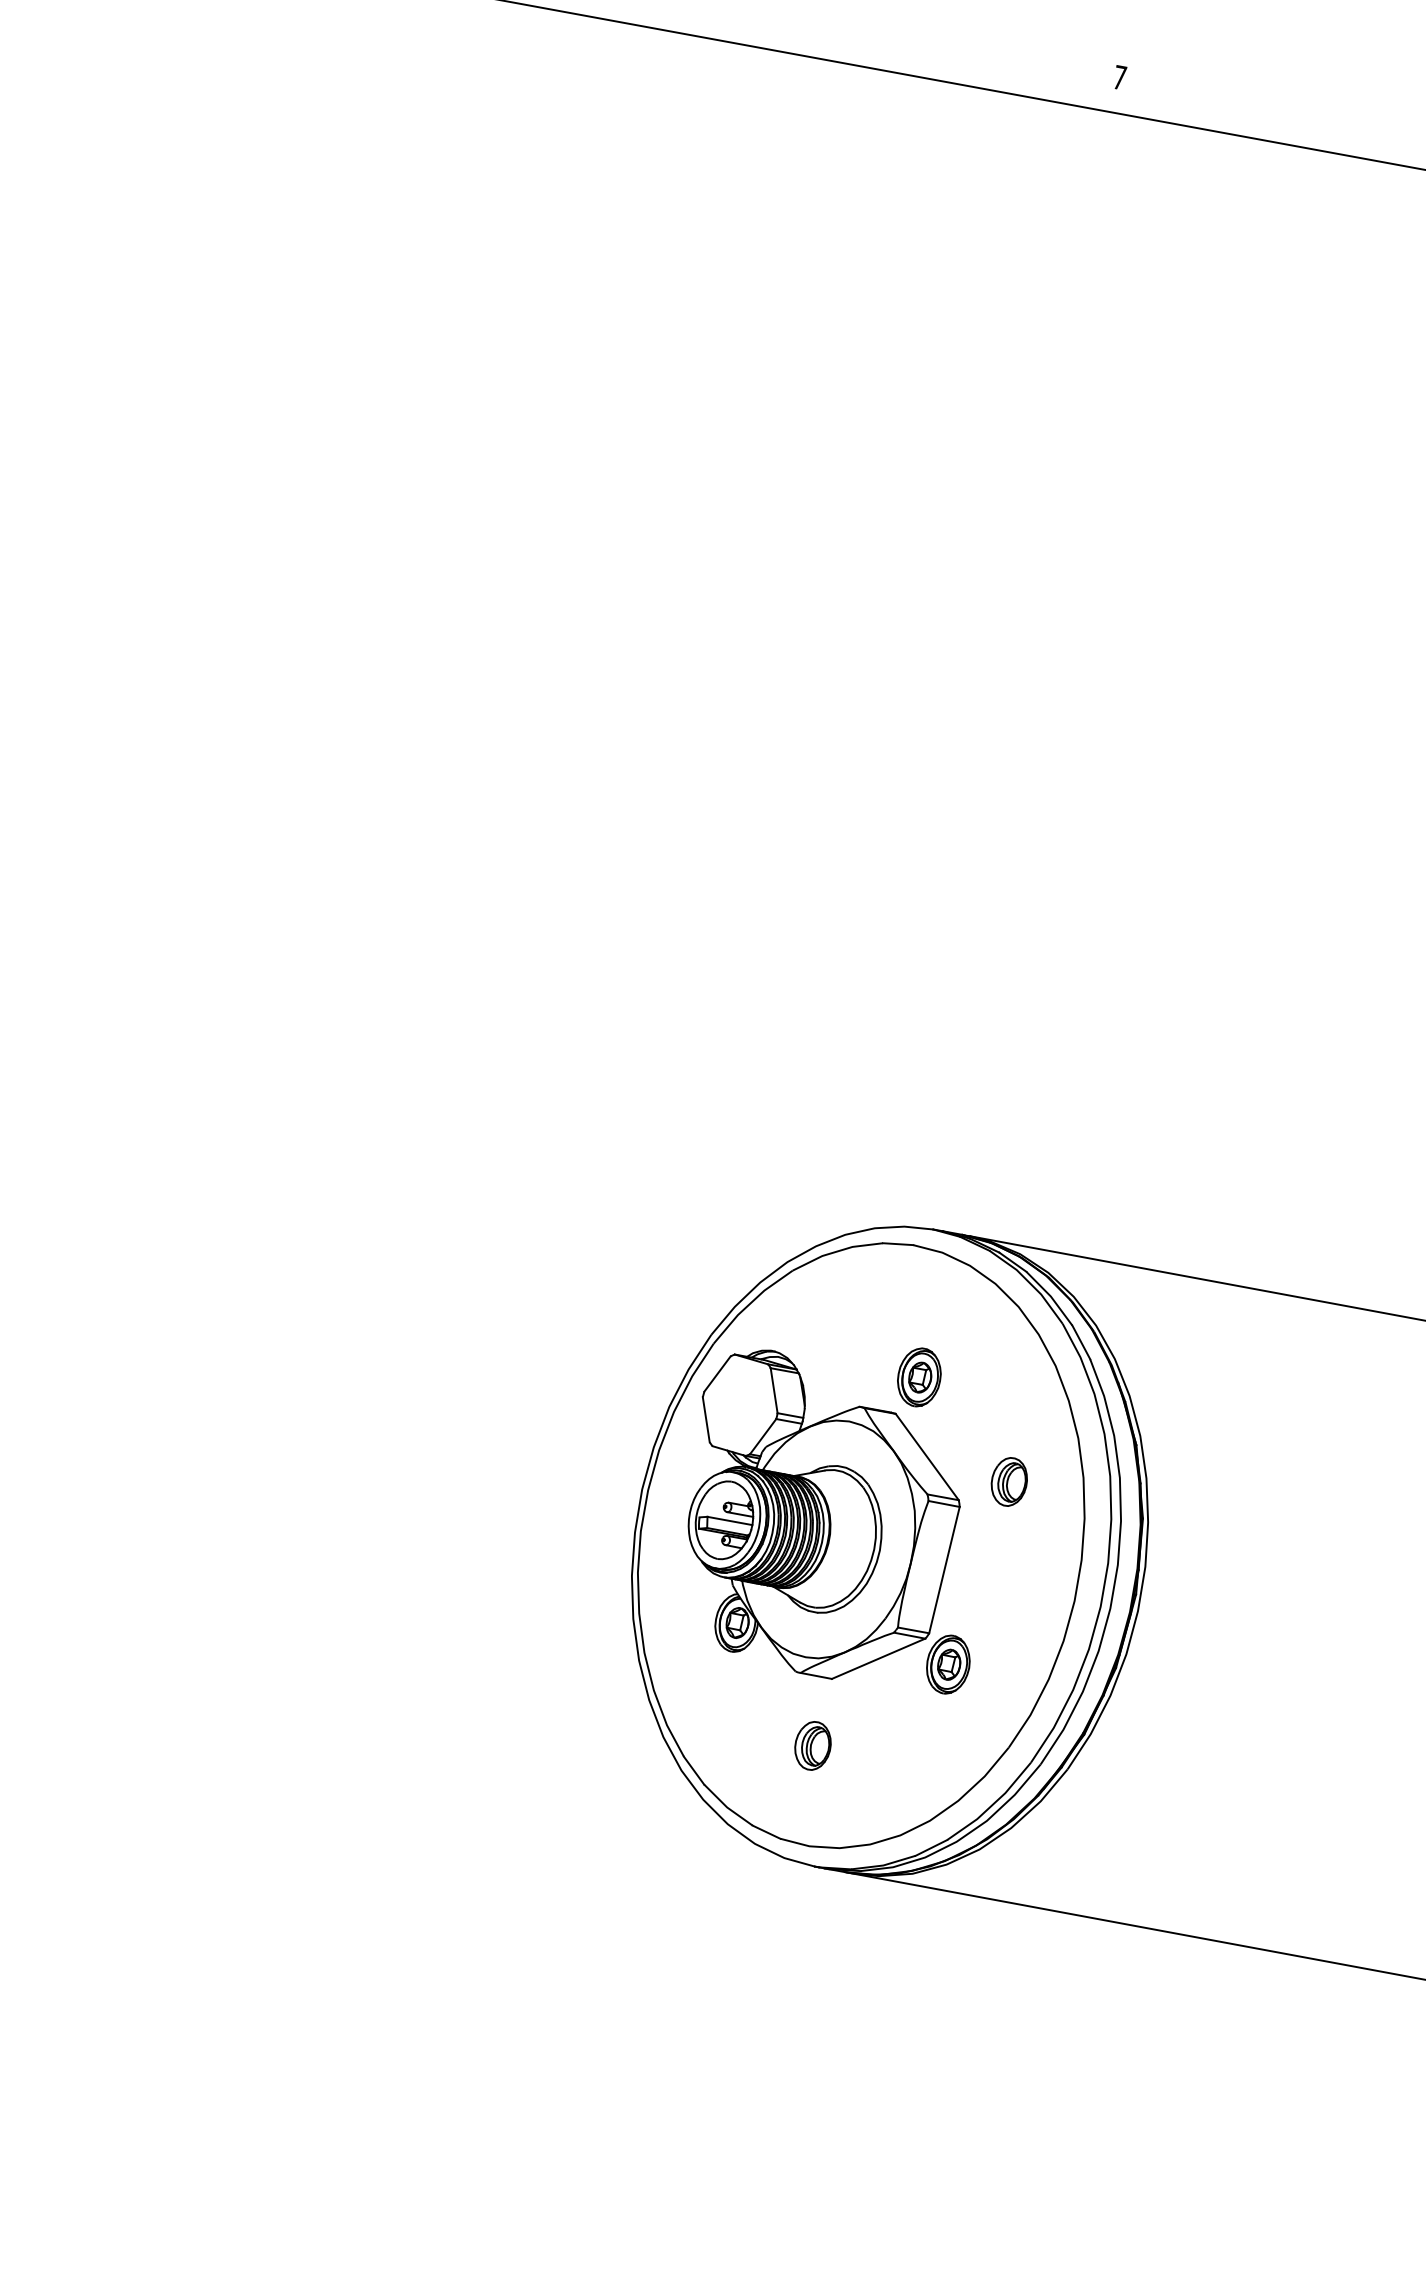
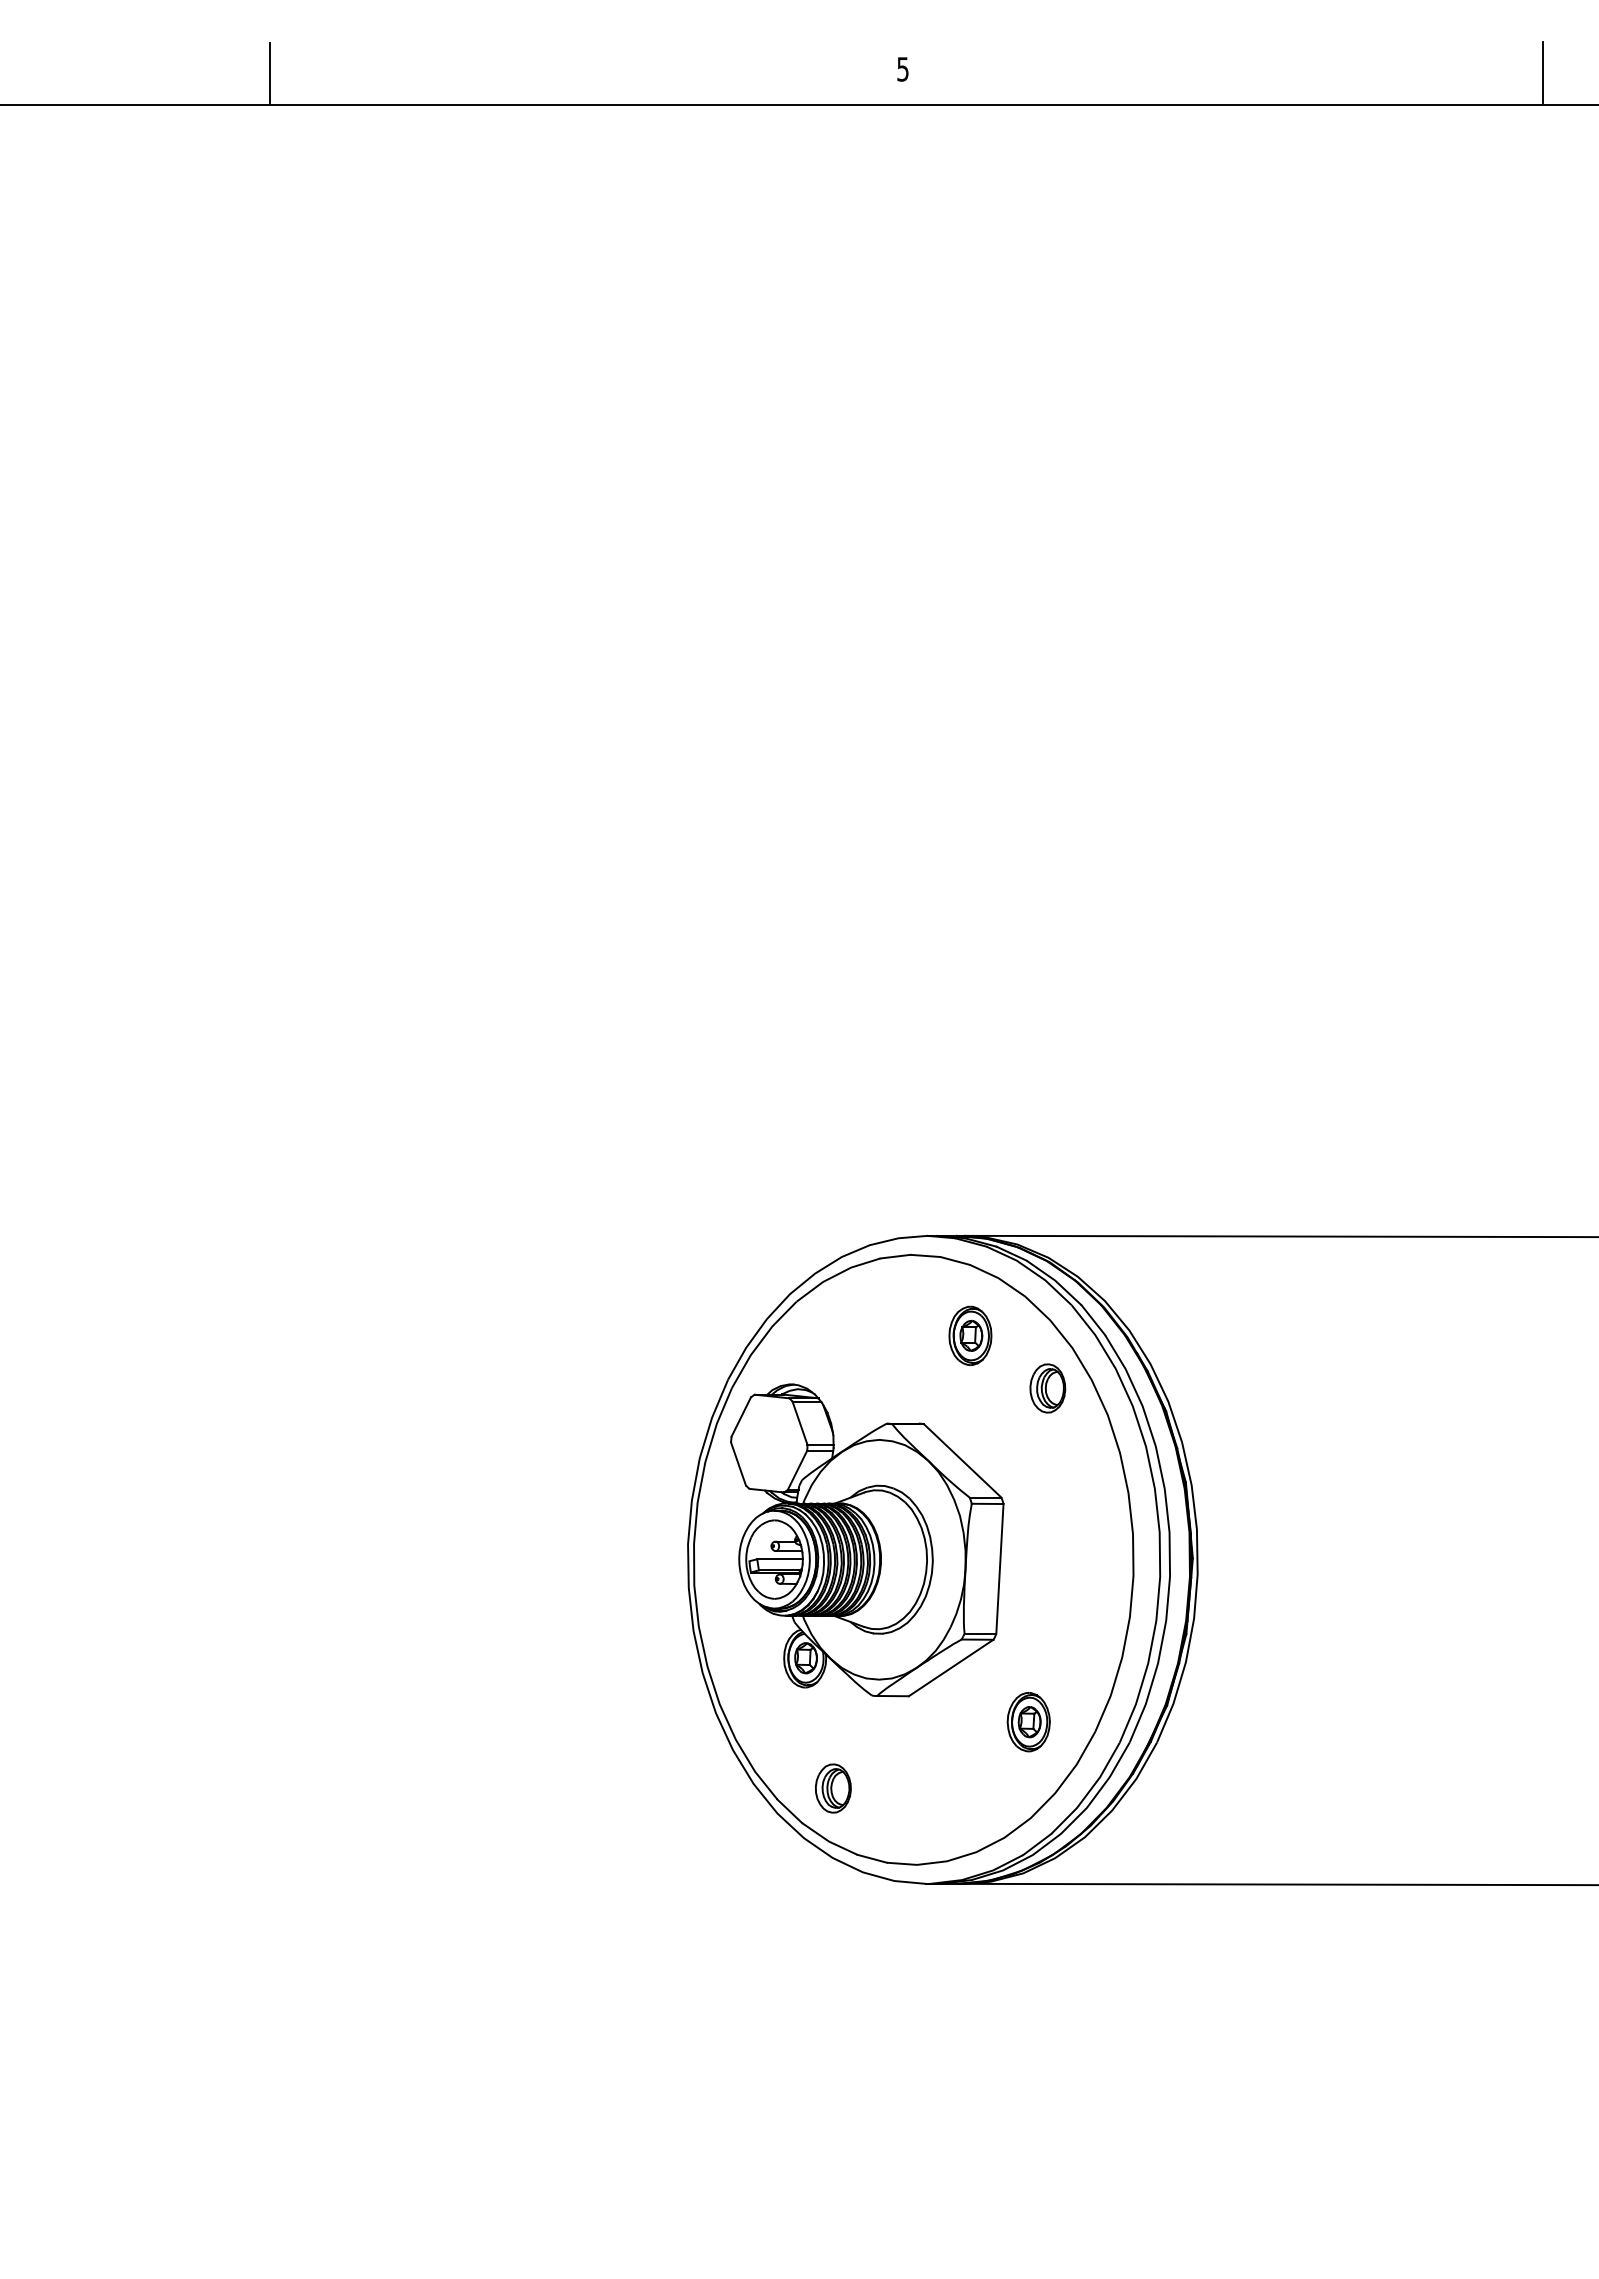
text: (1119, 77) -> (902, 69), 7 -> 5
part: (919, 1377) -> (970, 1335), moved
part: (1009, 1481) -> (1047, 1388), moved
part: (947, 1664) -> (1028, 1722), moved
part: (813, 1745) -> (833, 1788), moved

